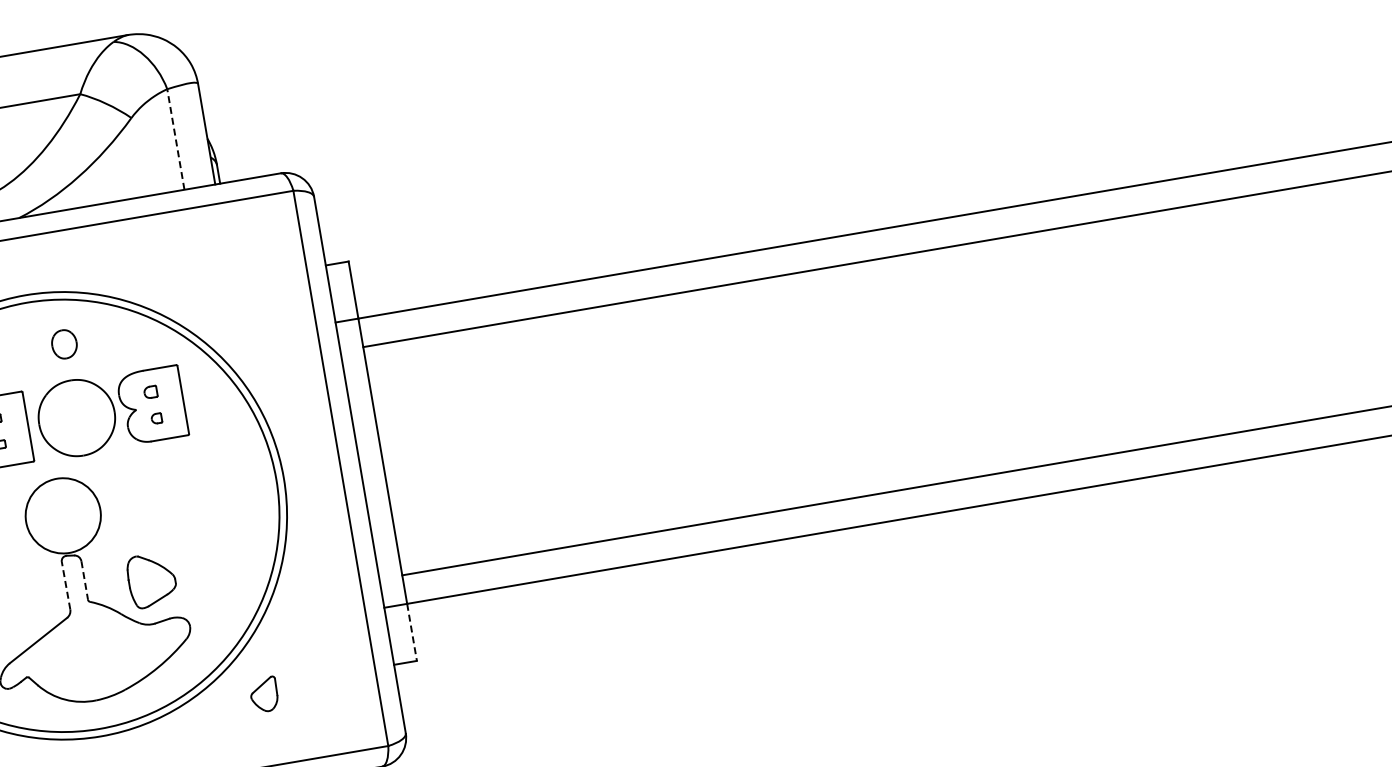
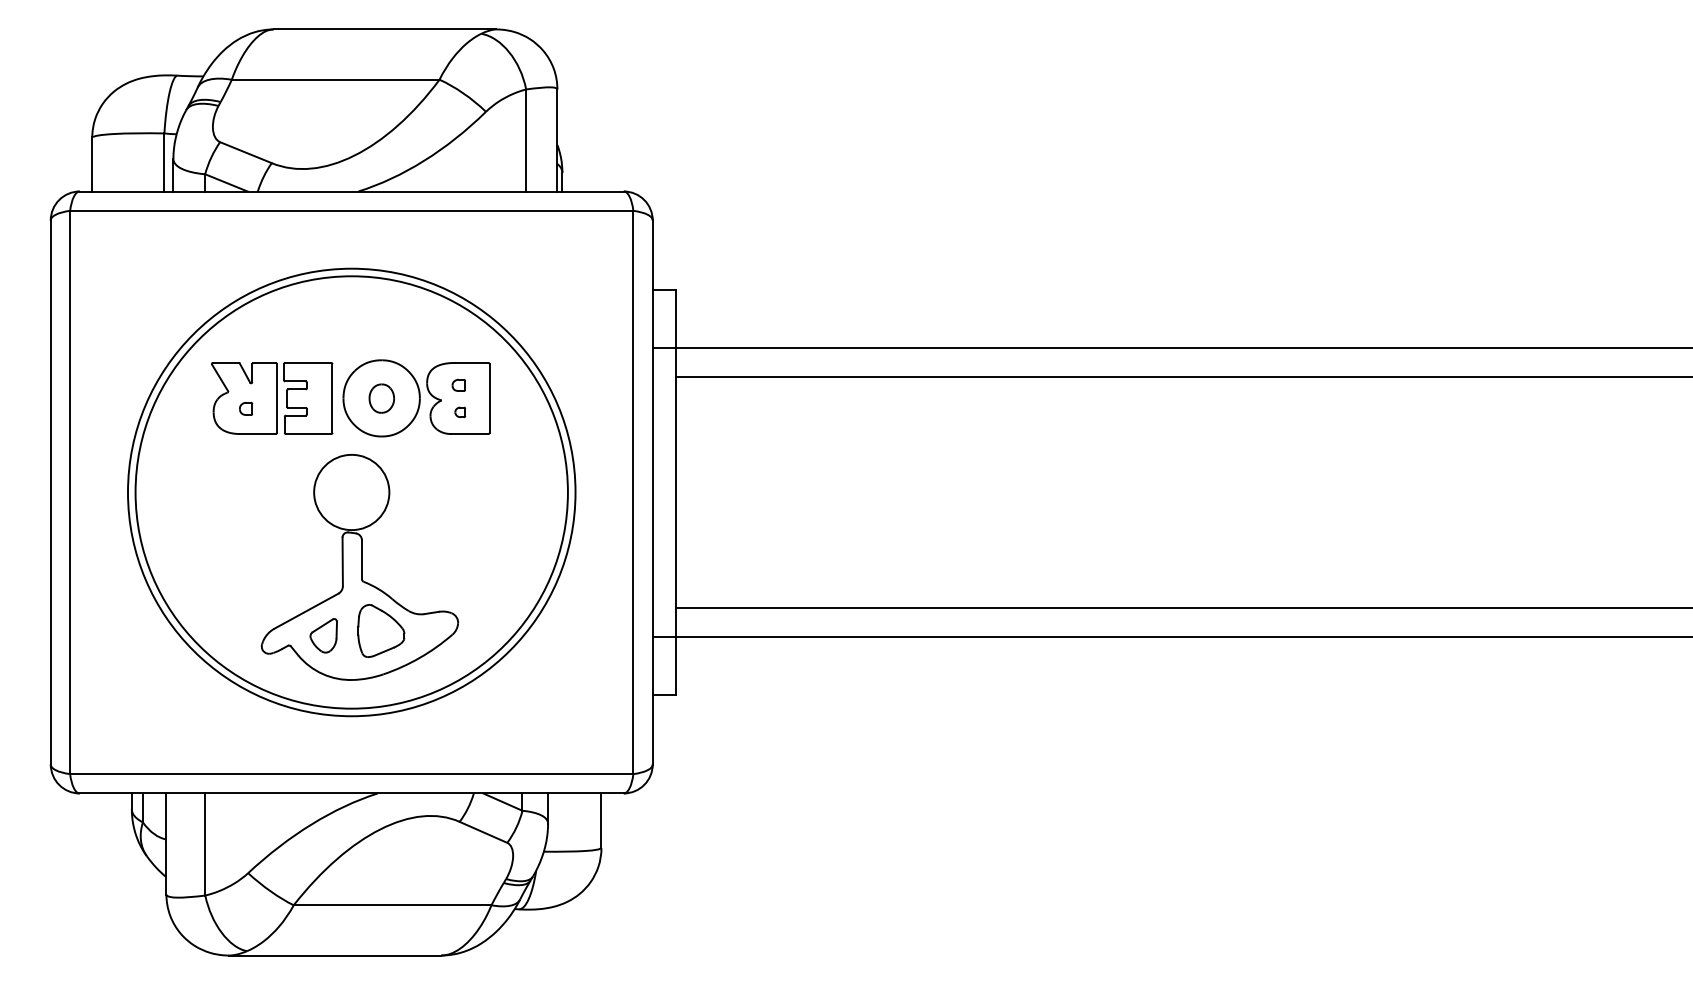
line: (176, 138) -> (526, 139), dashed -> solid
part: (64, 344) -> (381, 398), moved
part: (152, 579) -> (381, 630), moved
line: (85, 580) -> (362, 559), dashed -> solid
line: (65, 585) -> (342, 561), dashed -> solid
line: (411, 632) -> (675, 666), dashed -> solid
part: (264, 694) -> (323, 635), moved

